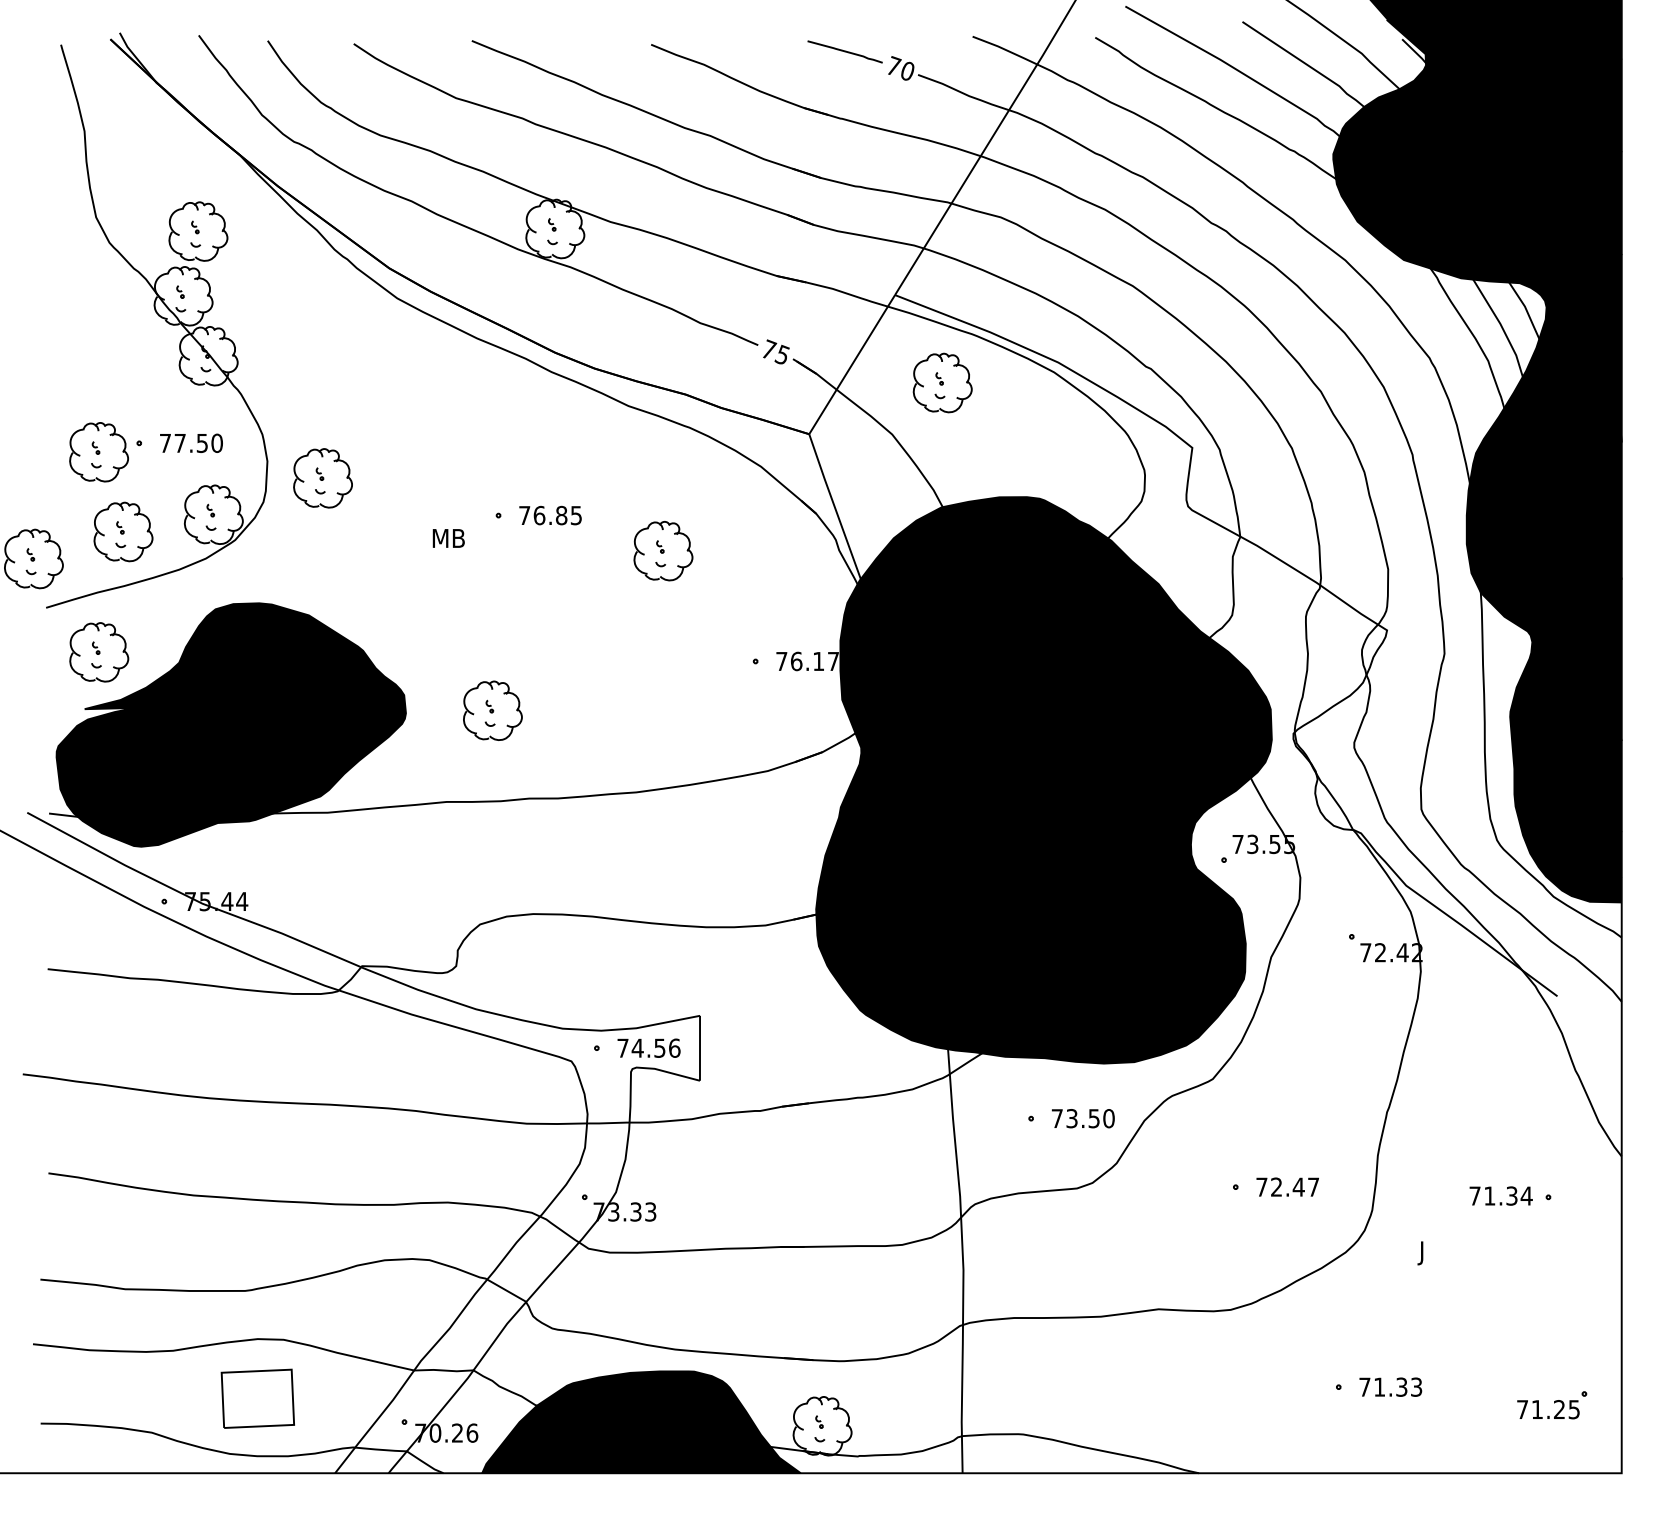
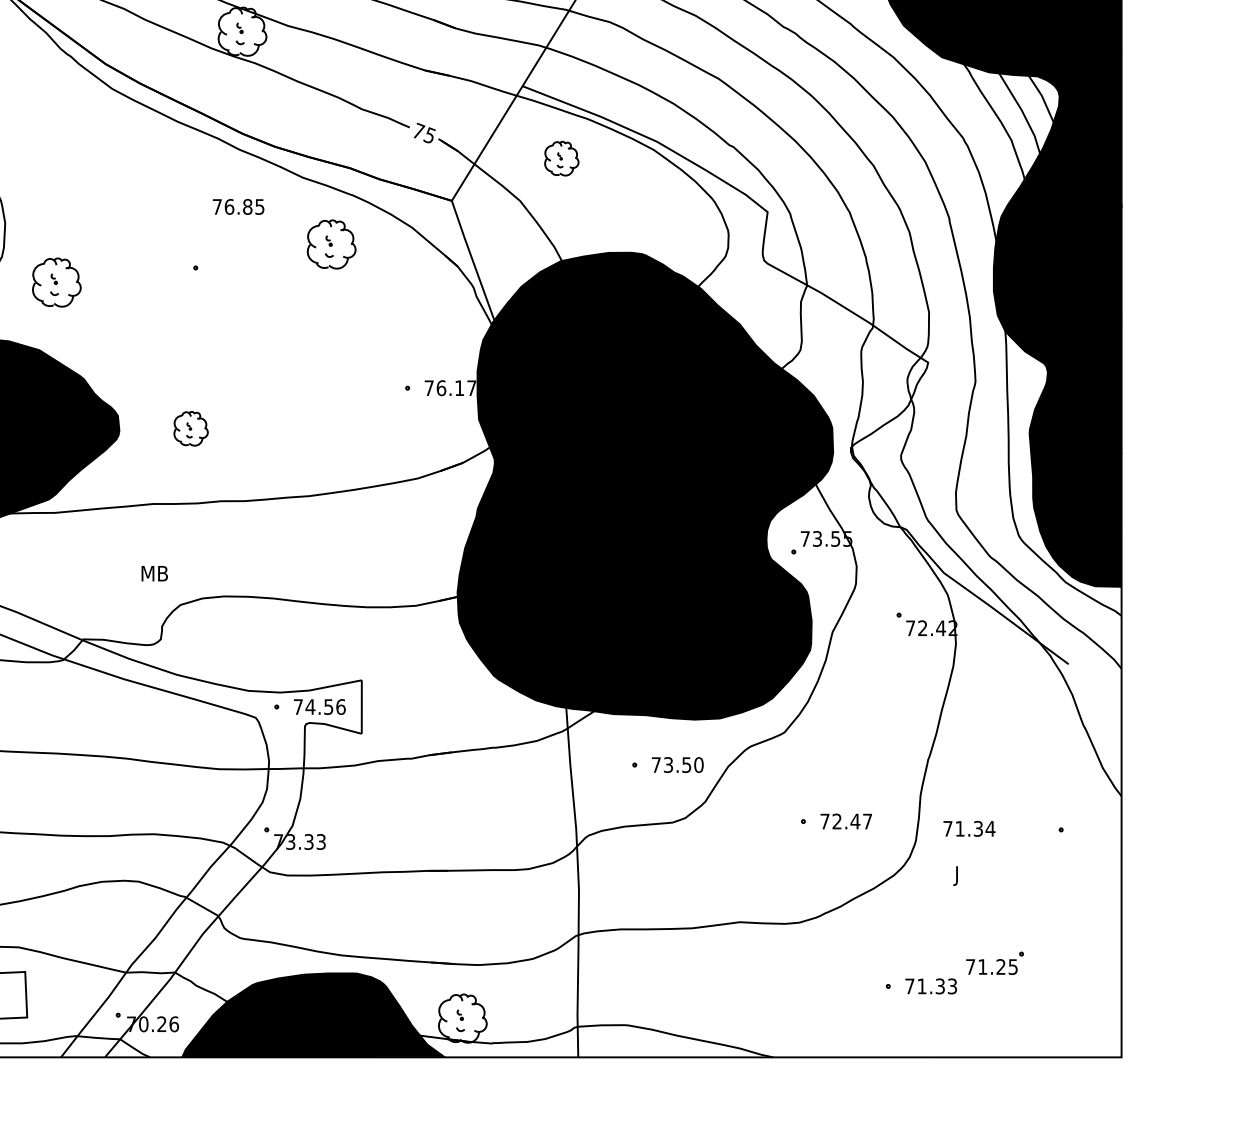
part: (942, 382) -> (561, 158), size x0.7
part: (322, 478) -> (56, 282), moved
text: (550, 515) -> (238, 206), moved
text: (448, 538) -> (154, 573), moved
part: (663, 551) -> (331, 244), moved
part: (492, 710) -> (190, 428), size x0.7
text: (1500, 1195) -> (968, 828), moved
part: (1552, 1405) -> (995, 963), moved

